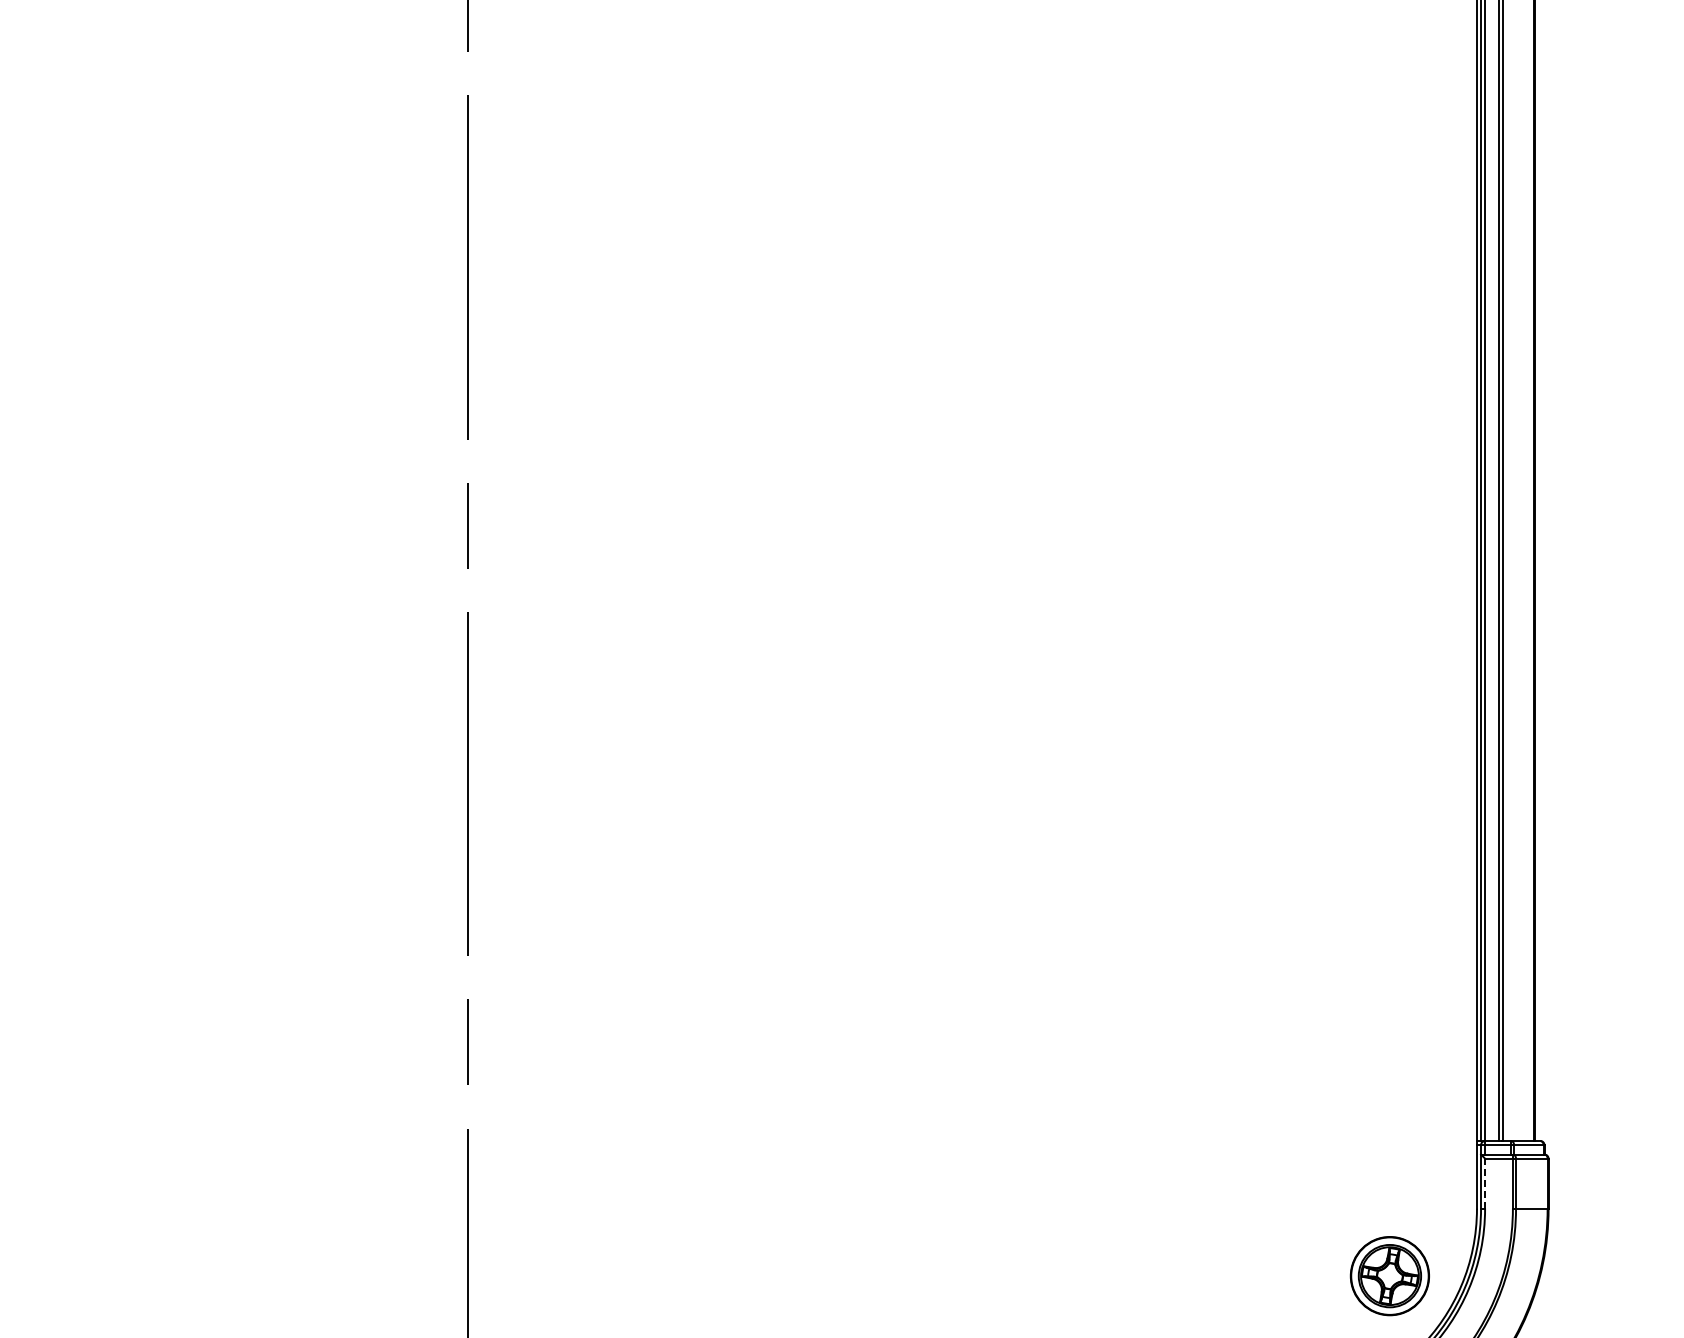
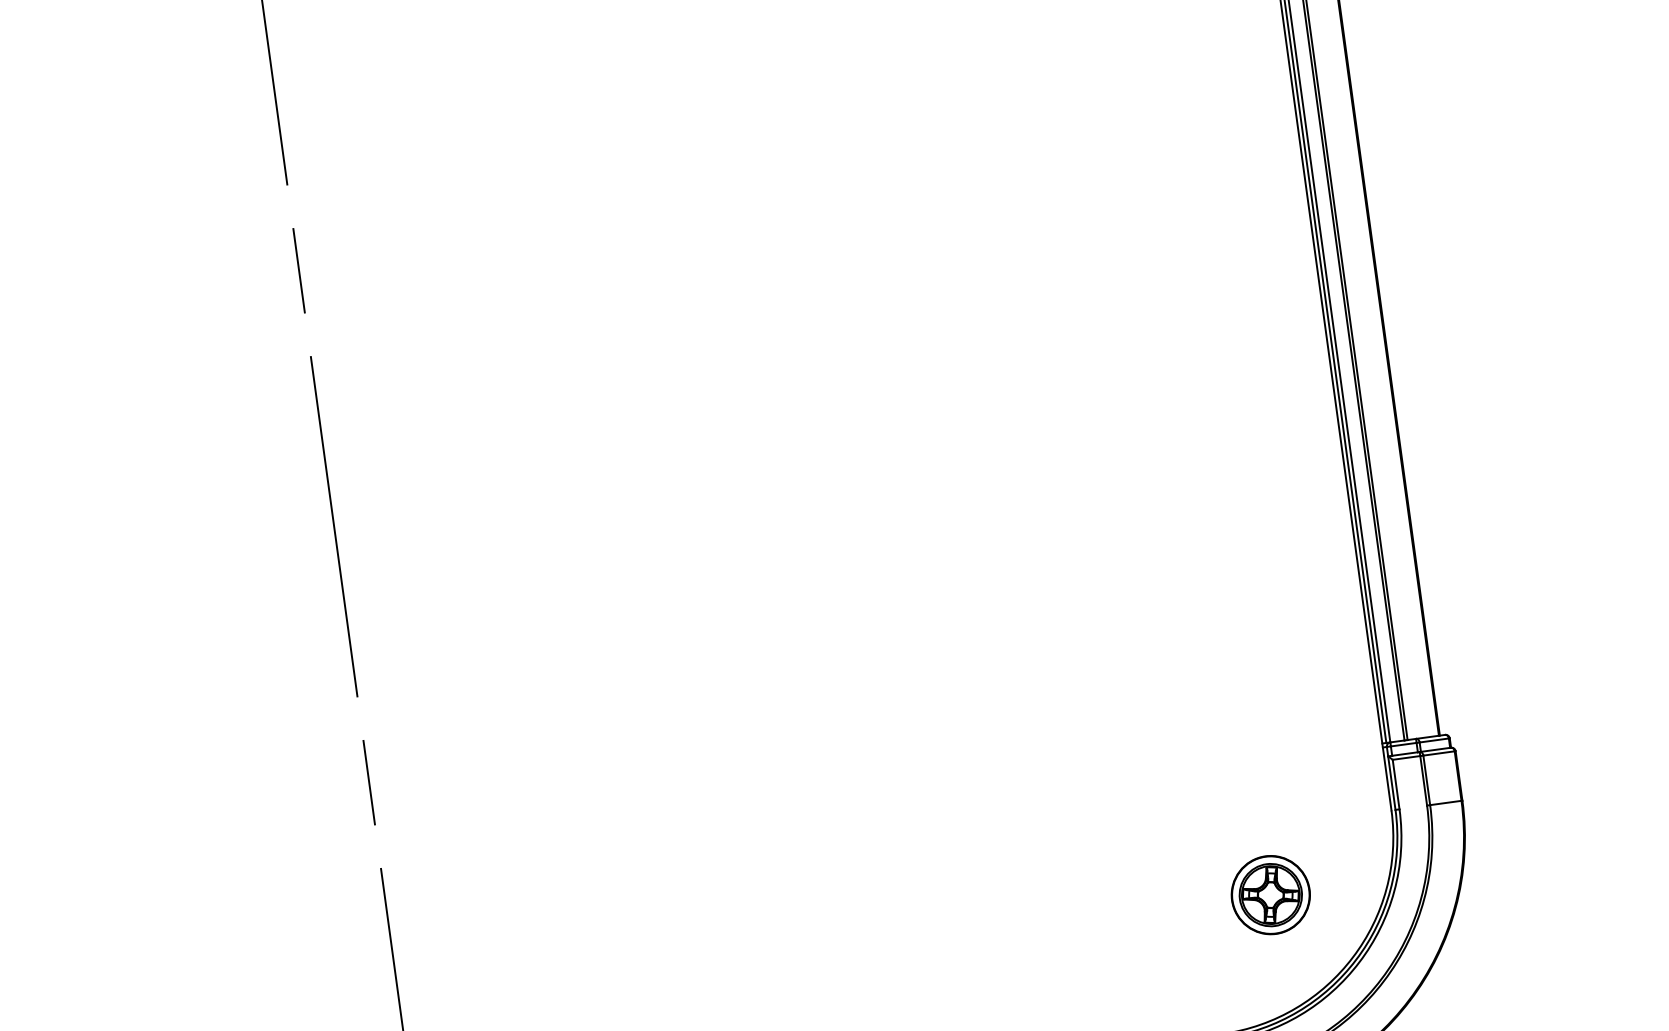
line: (1485, 1183) -> (1396, 784), dashed -> solid
part: (1389, 1276) -> (1270, 895), moved

